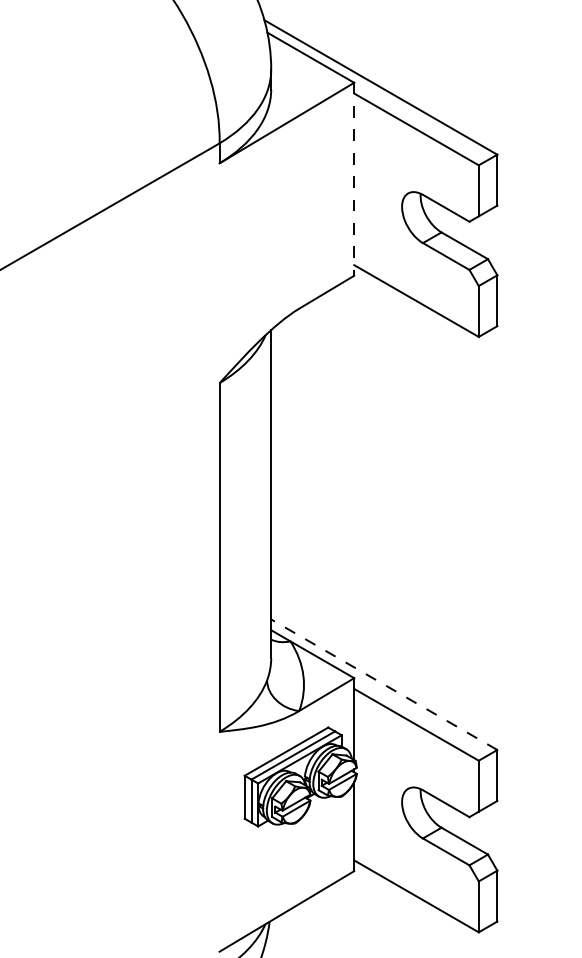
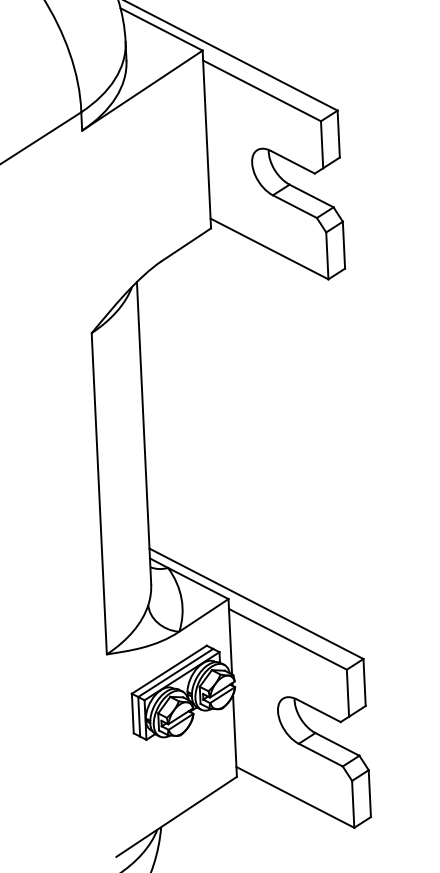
line: (354, 179) -> (207, 139), dashed -> solid
line: (384, 684) -> (256, 603), dashed -> solid

